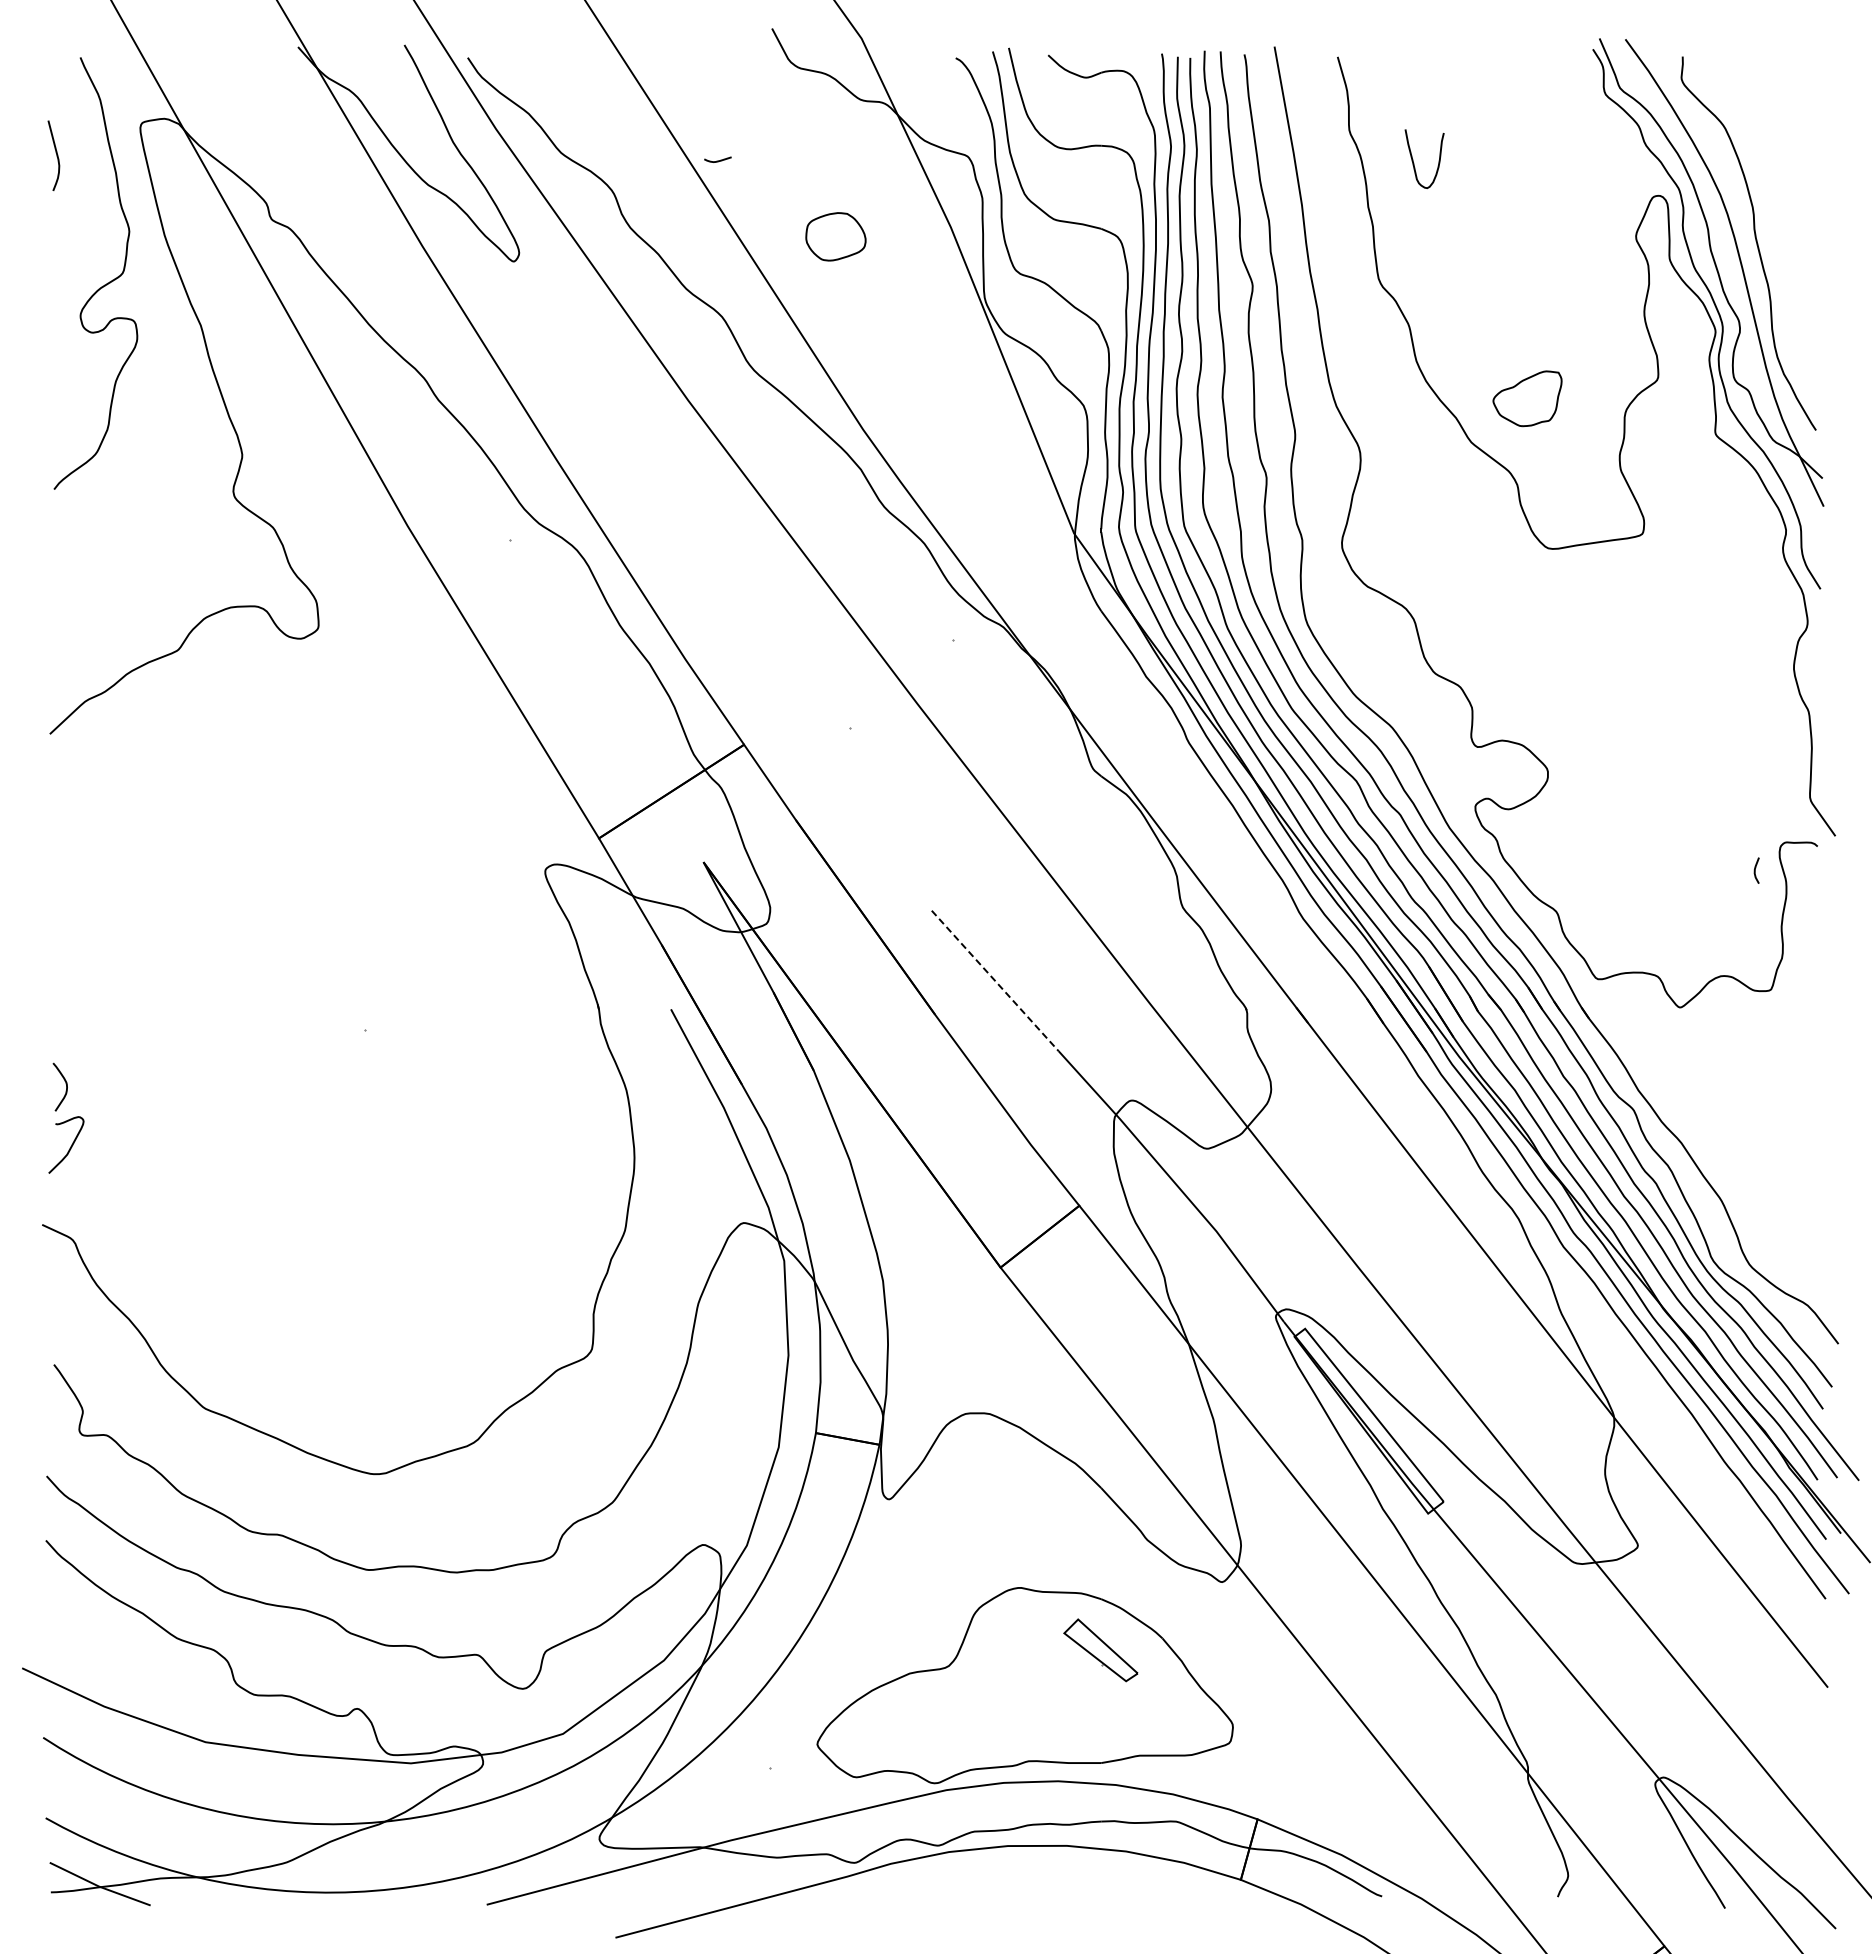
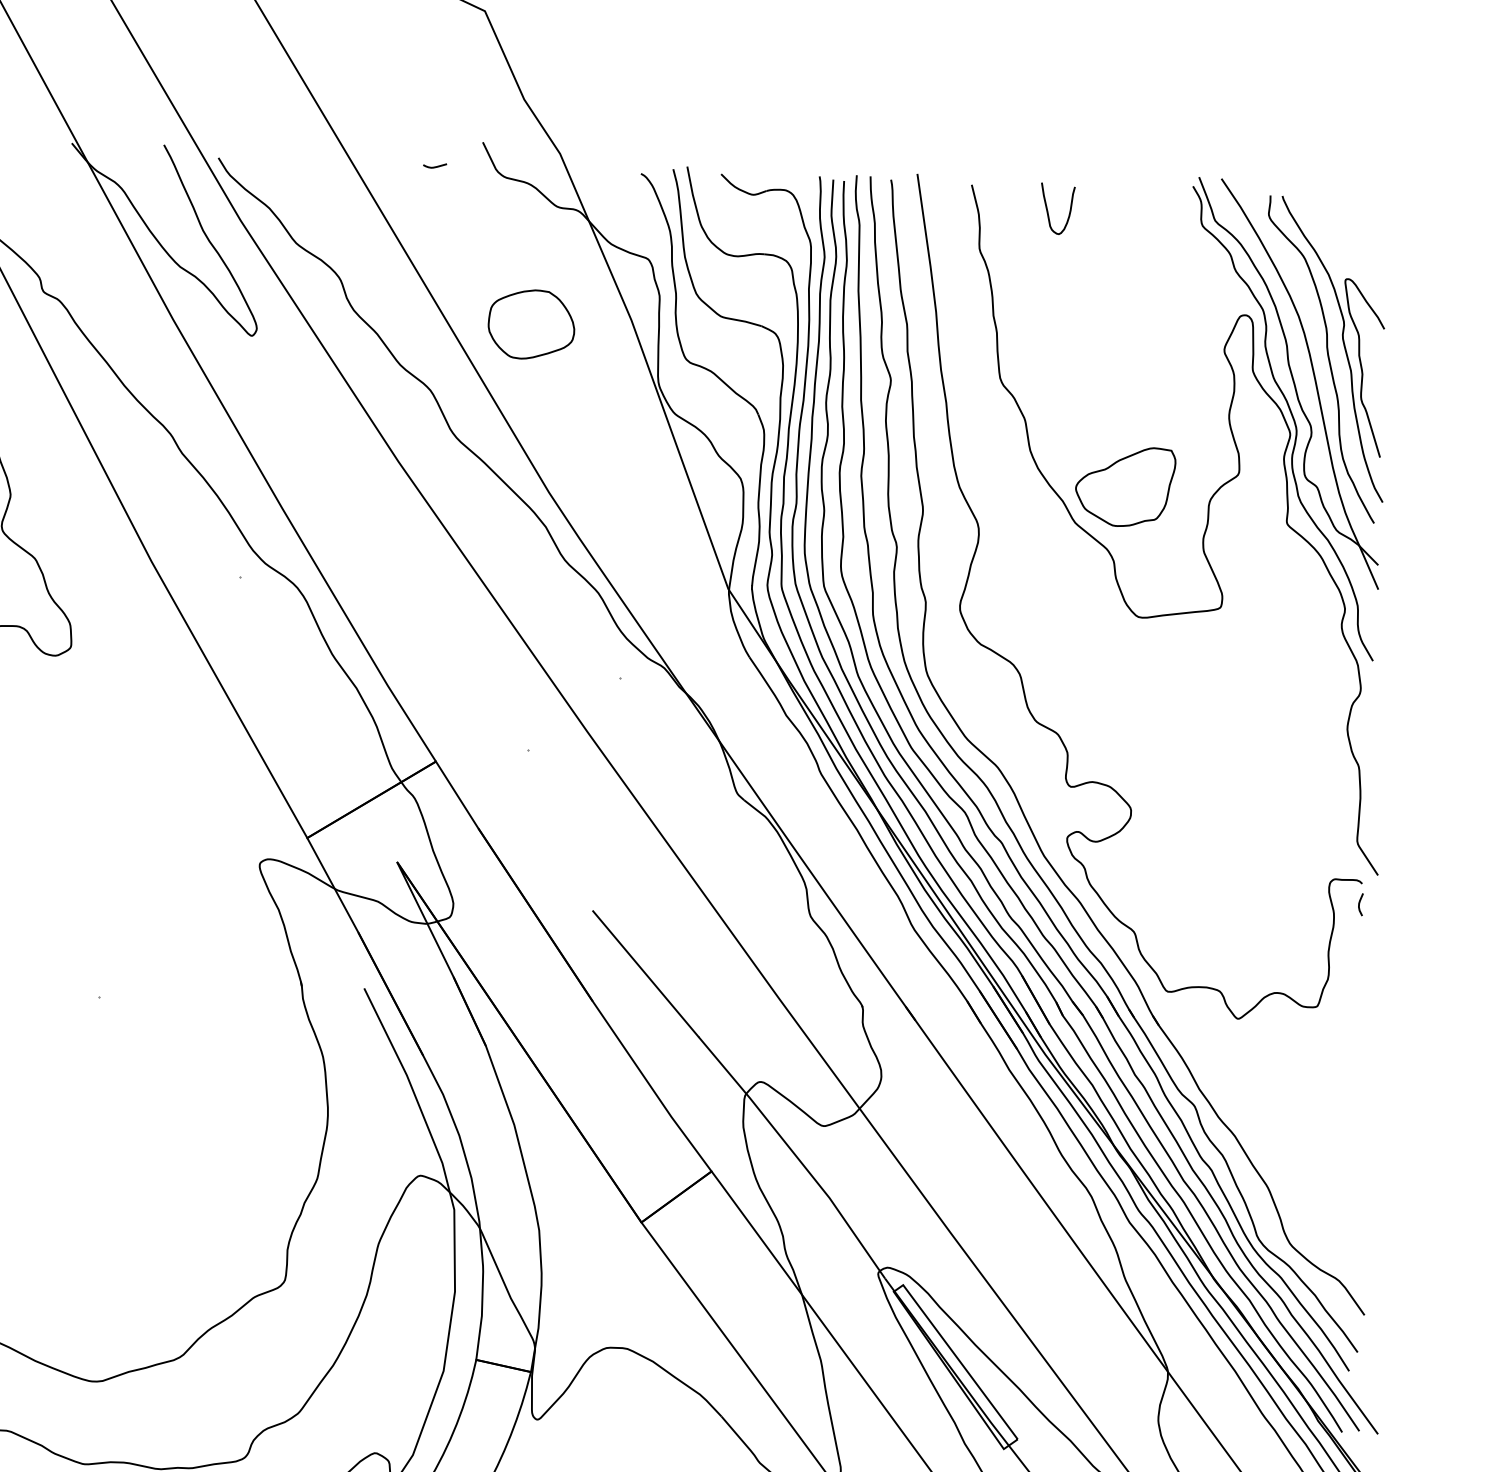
curve: (1413, 159) -> (1047, 208), moved
curve: (717, 160) -> (434, 166), moved
part: (1773, 227) -> (1343, 346), added
part: (835, 236) -> (531, 324), size x1.67
part: (1527, 398) -> (1125, 486), size x1.67
curve: (1755, 870) -> (1359, 904), moved
line: (995, 980) -> (646, 973), dashed -> solid

